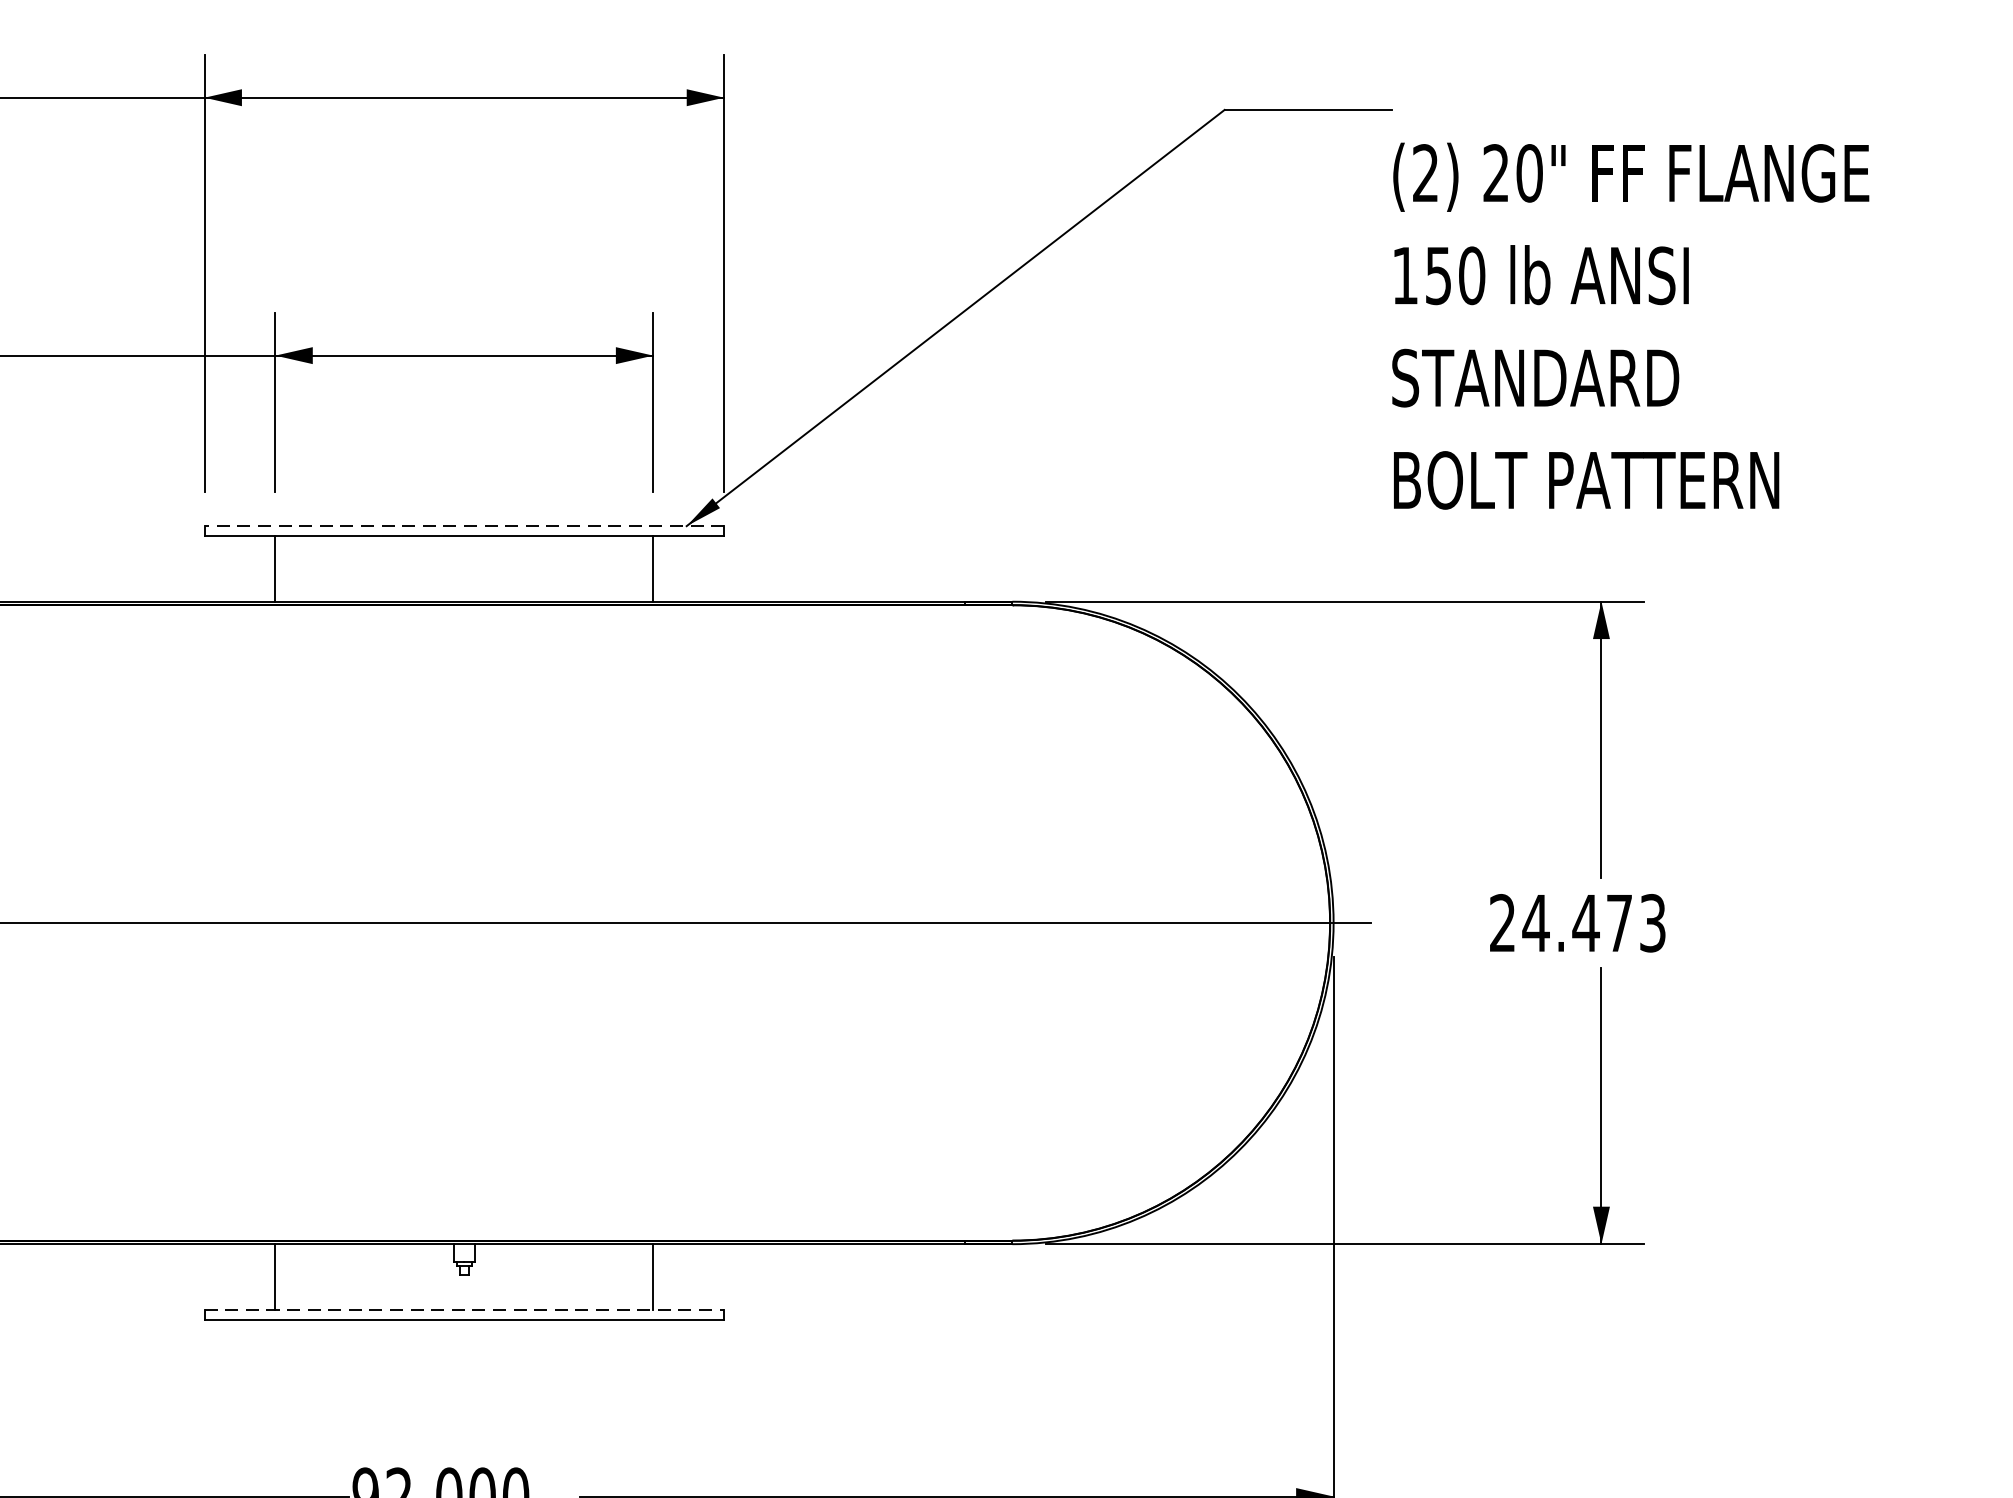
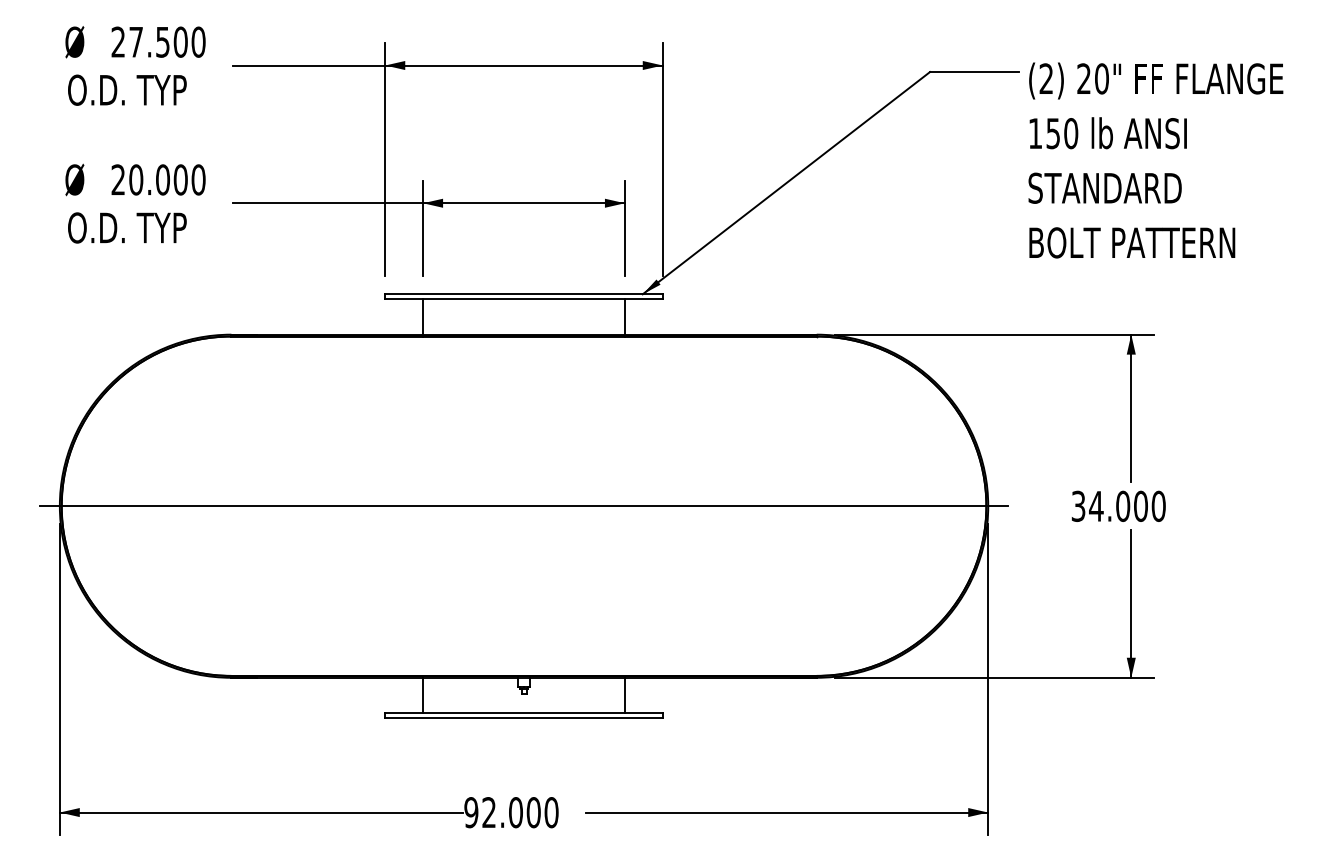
text: (1629, 326) -> (1155, 160), moved
line: (465, 526) -> (524, 294), dashed -> solid
text: (1577, 921) -> (1118, 505), 24.473 -> 34.000
line: (465, 1311) -> (524, 713), dashed -> solid

